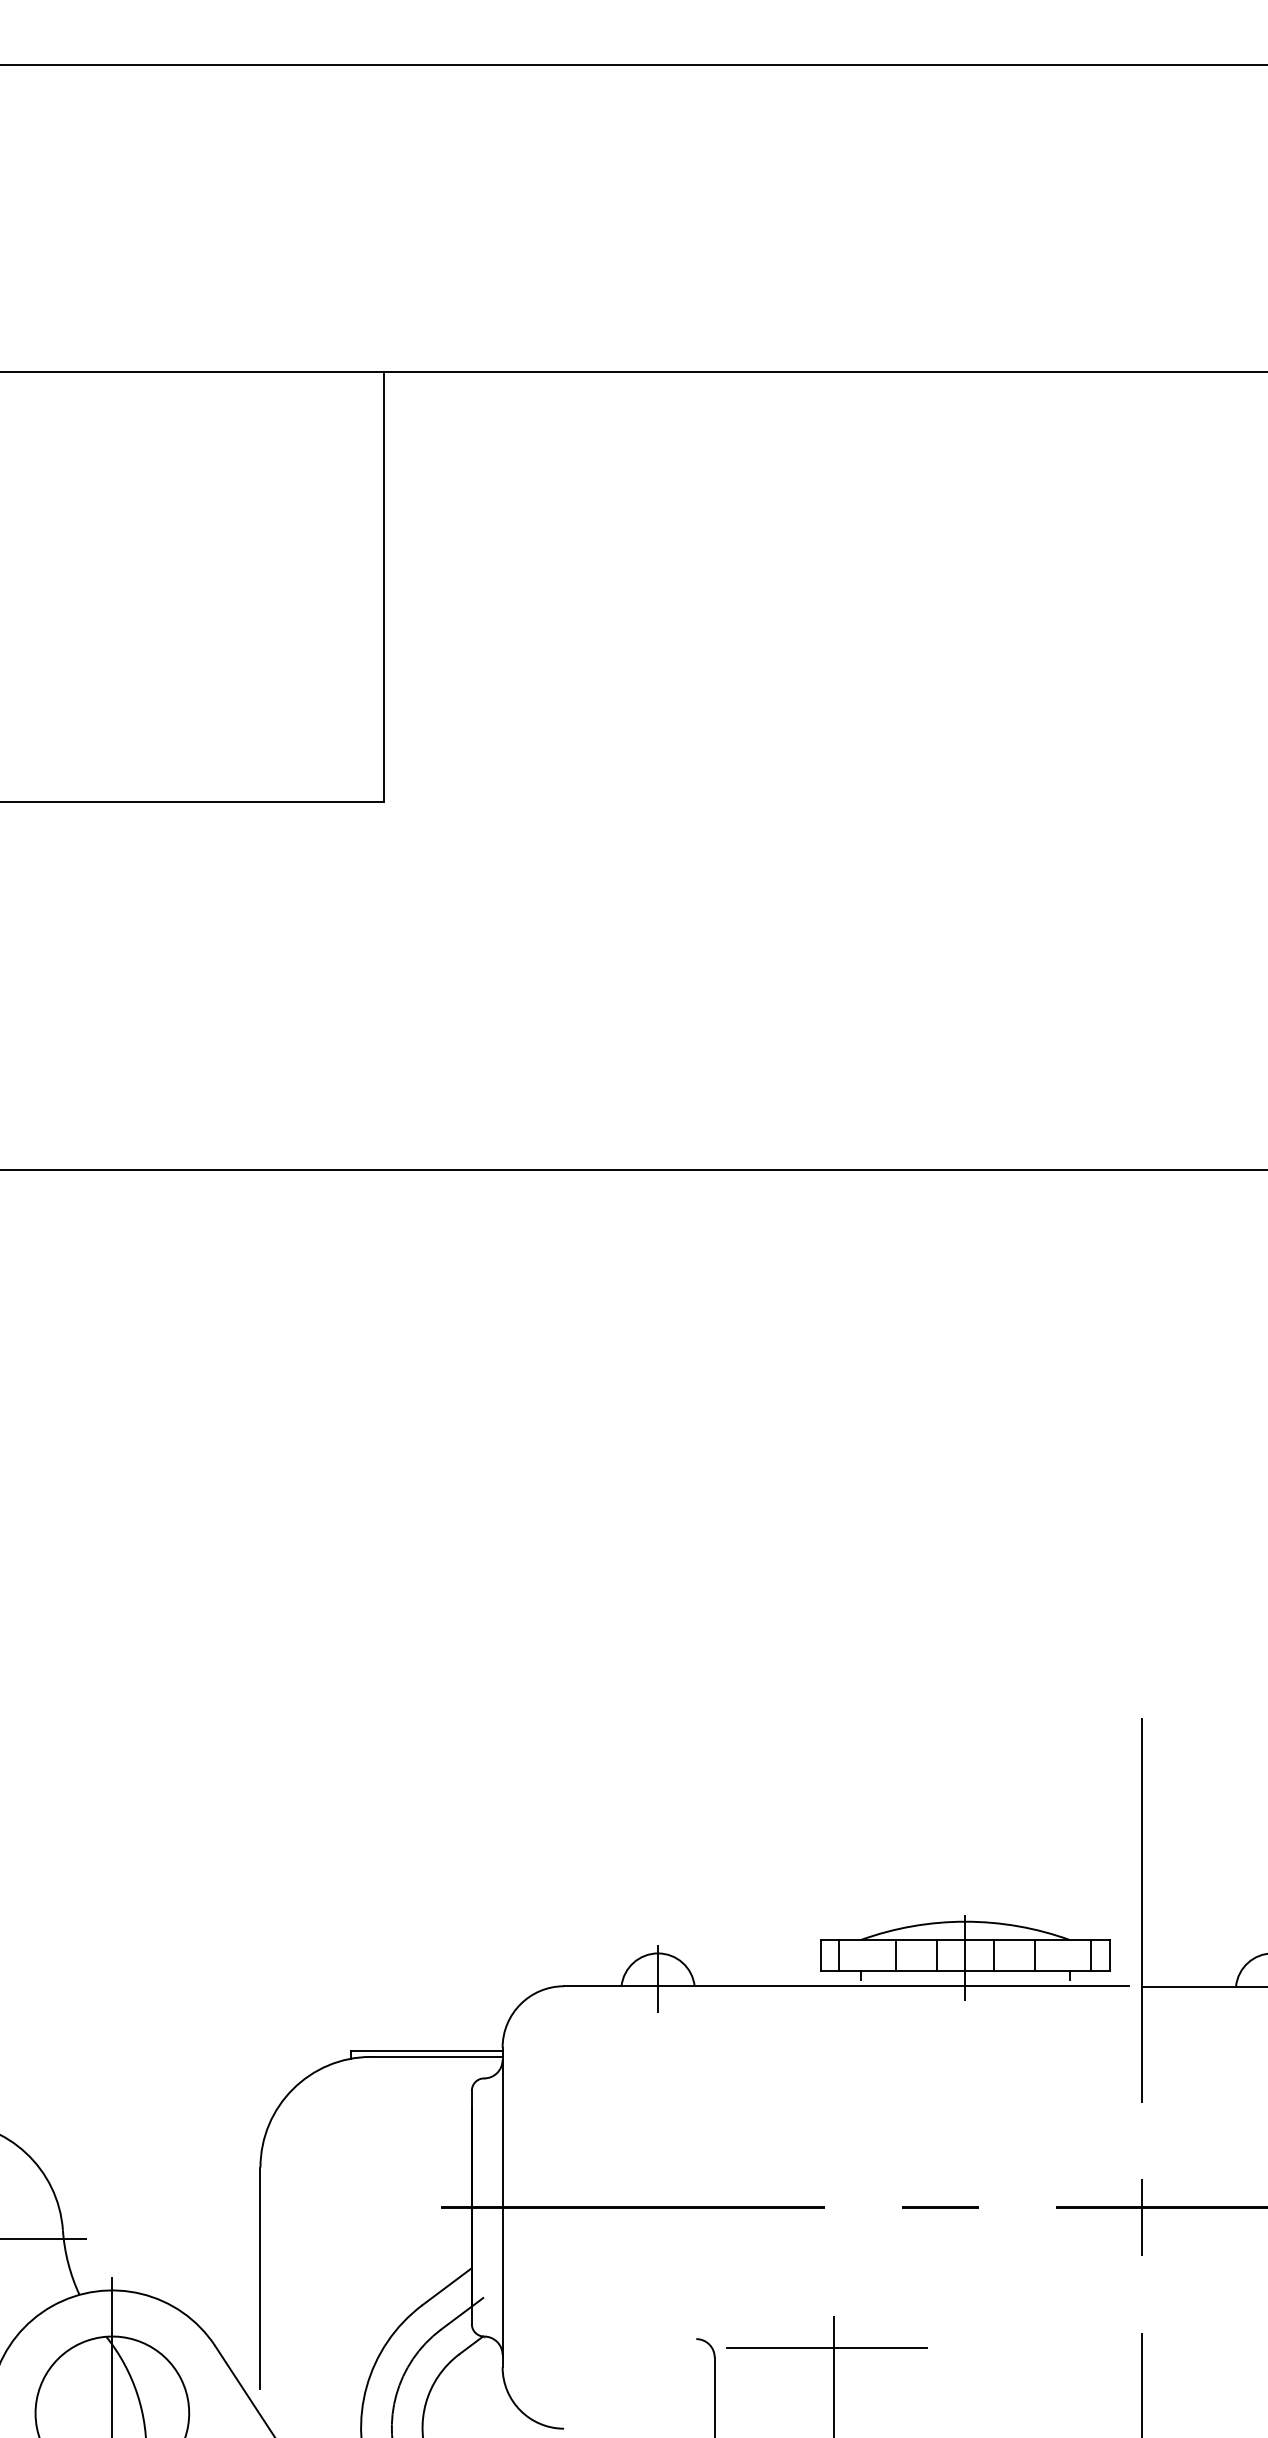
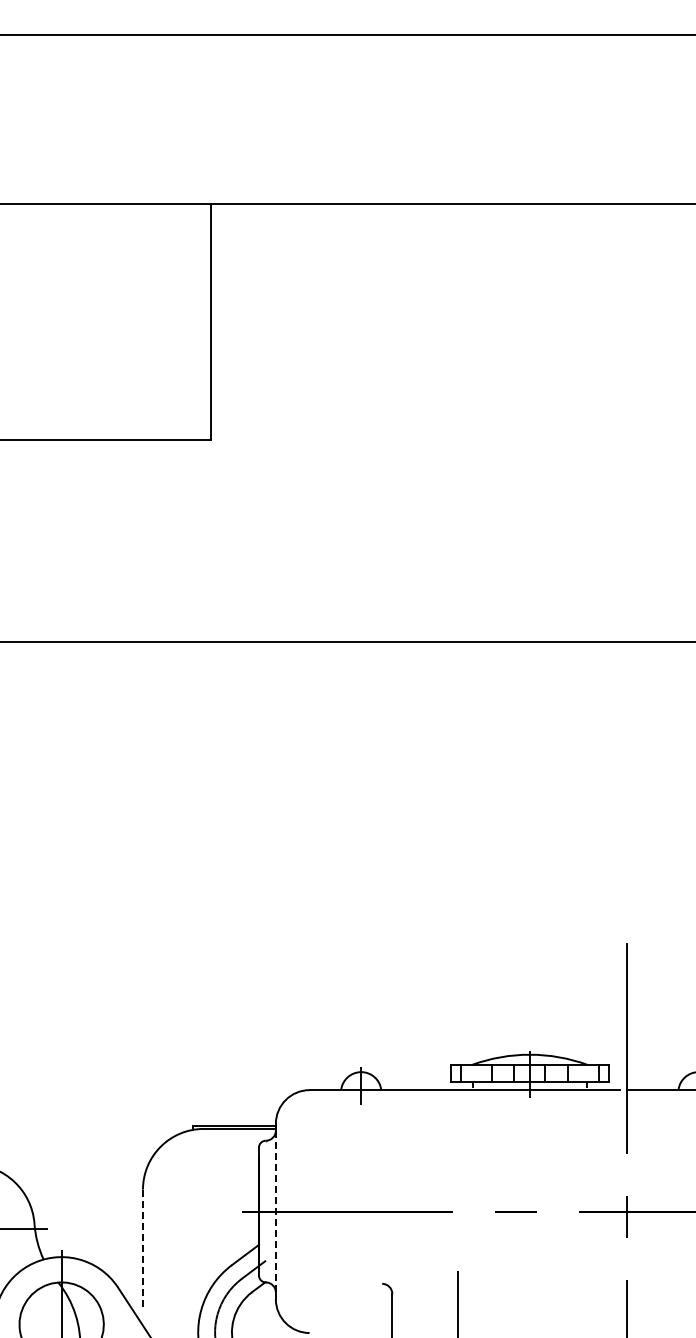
line: (501, 2209) -> (275, 1212), solid -> dashed
line: (259, 2278) -> (142, 1250), solid -> dashed
line: (826, 2347) -> (453, 1288), removed

